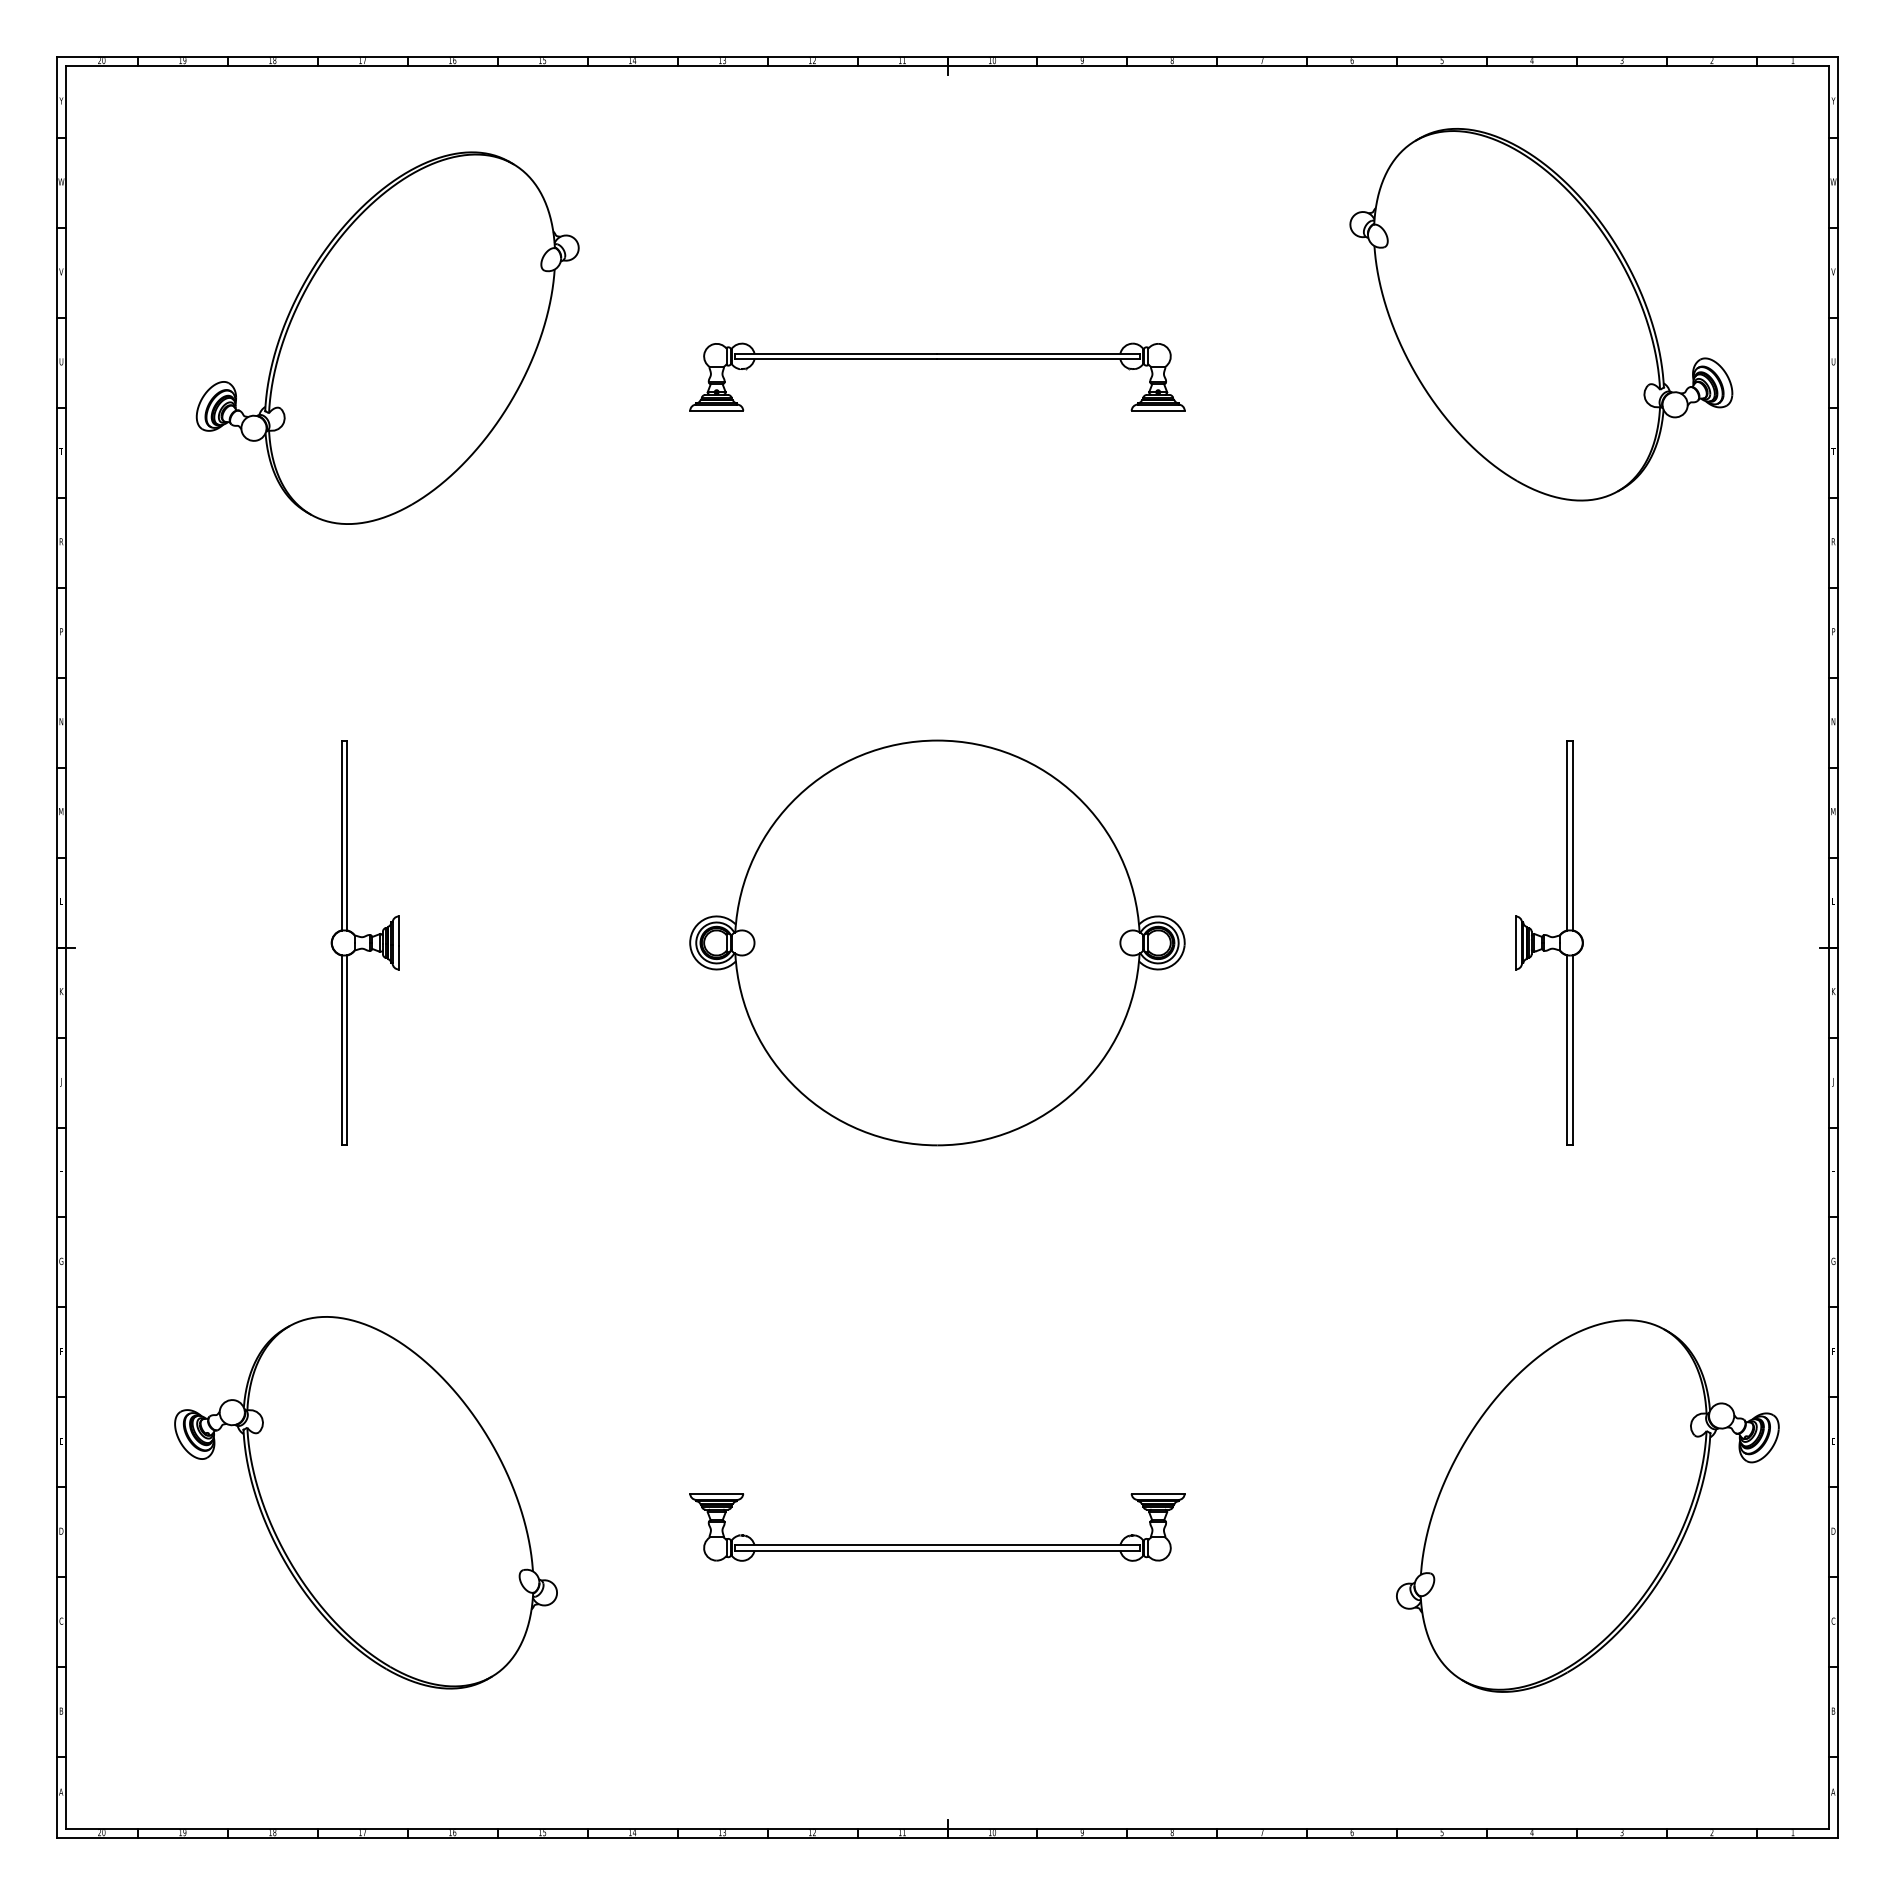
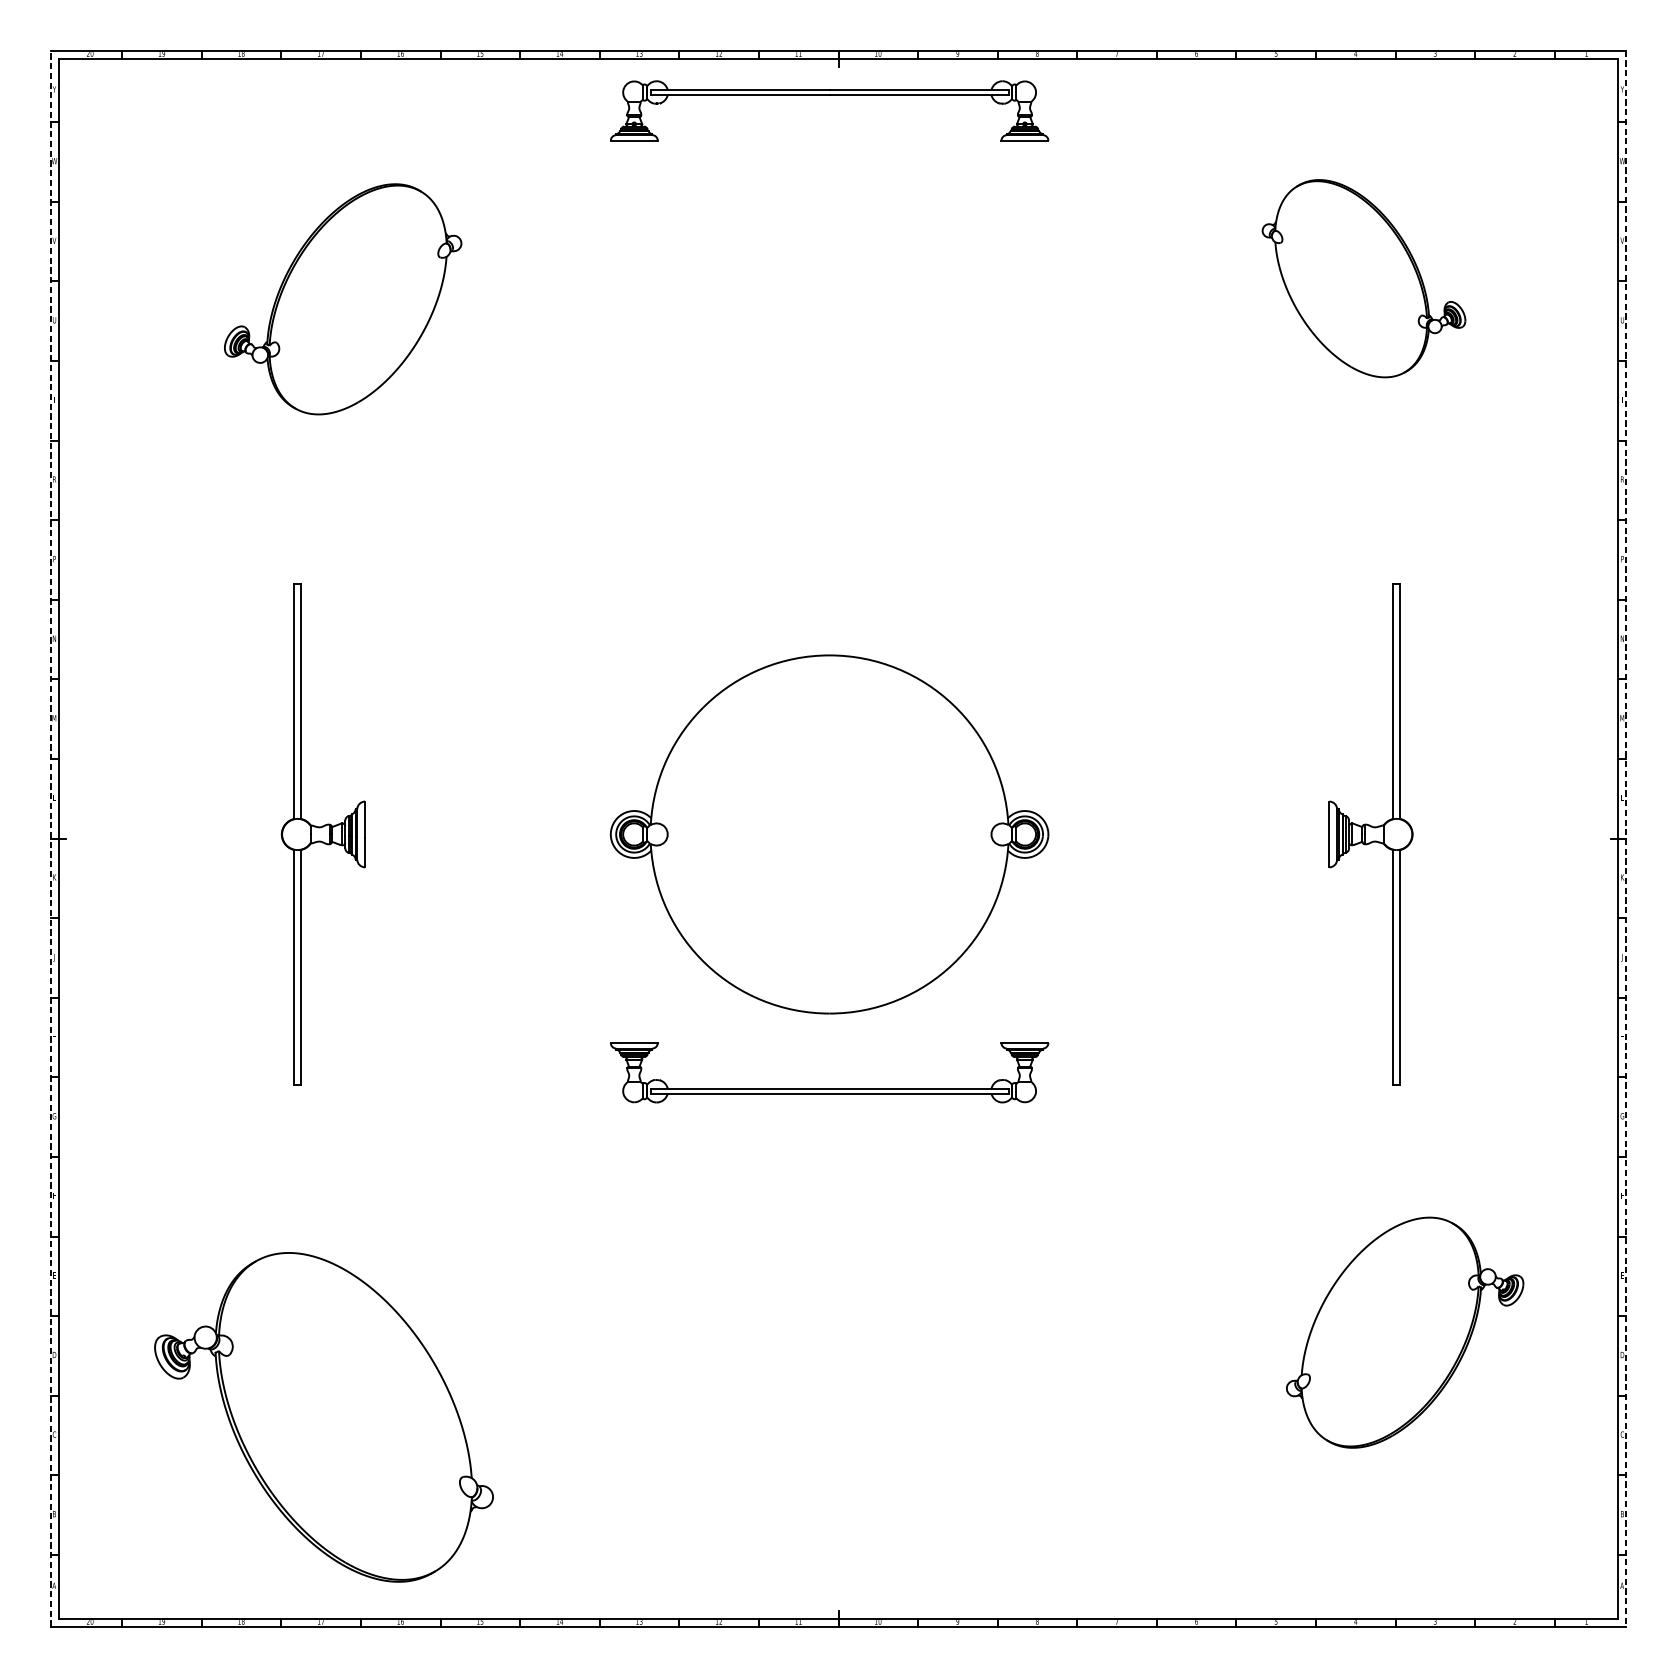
part: (1541, 314) -> (1364, 278), size x0.6
part: (387, 337) -> (343, 298), size x0.7
part: (937, 359) -> (829, 95), moved
part: (364, 942) -> (322, 834), size x1.4
part: (1549, 942) -> (1371, 834), size x1.4
line: (56, 947) -> (50, 838), solid -> dashed
line: (1838, 947) -> (1626, 838), solid -> dashed
part: (365, 1502) -> (323, 1417), moved
part: (1587, 1505) -> (1404, 1332), size x0.7
part: (937, 1544) -> (829, 1088), moved

